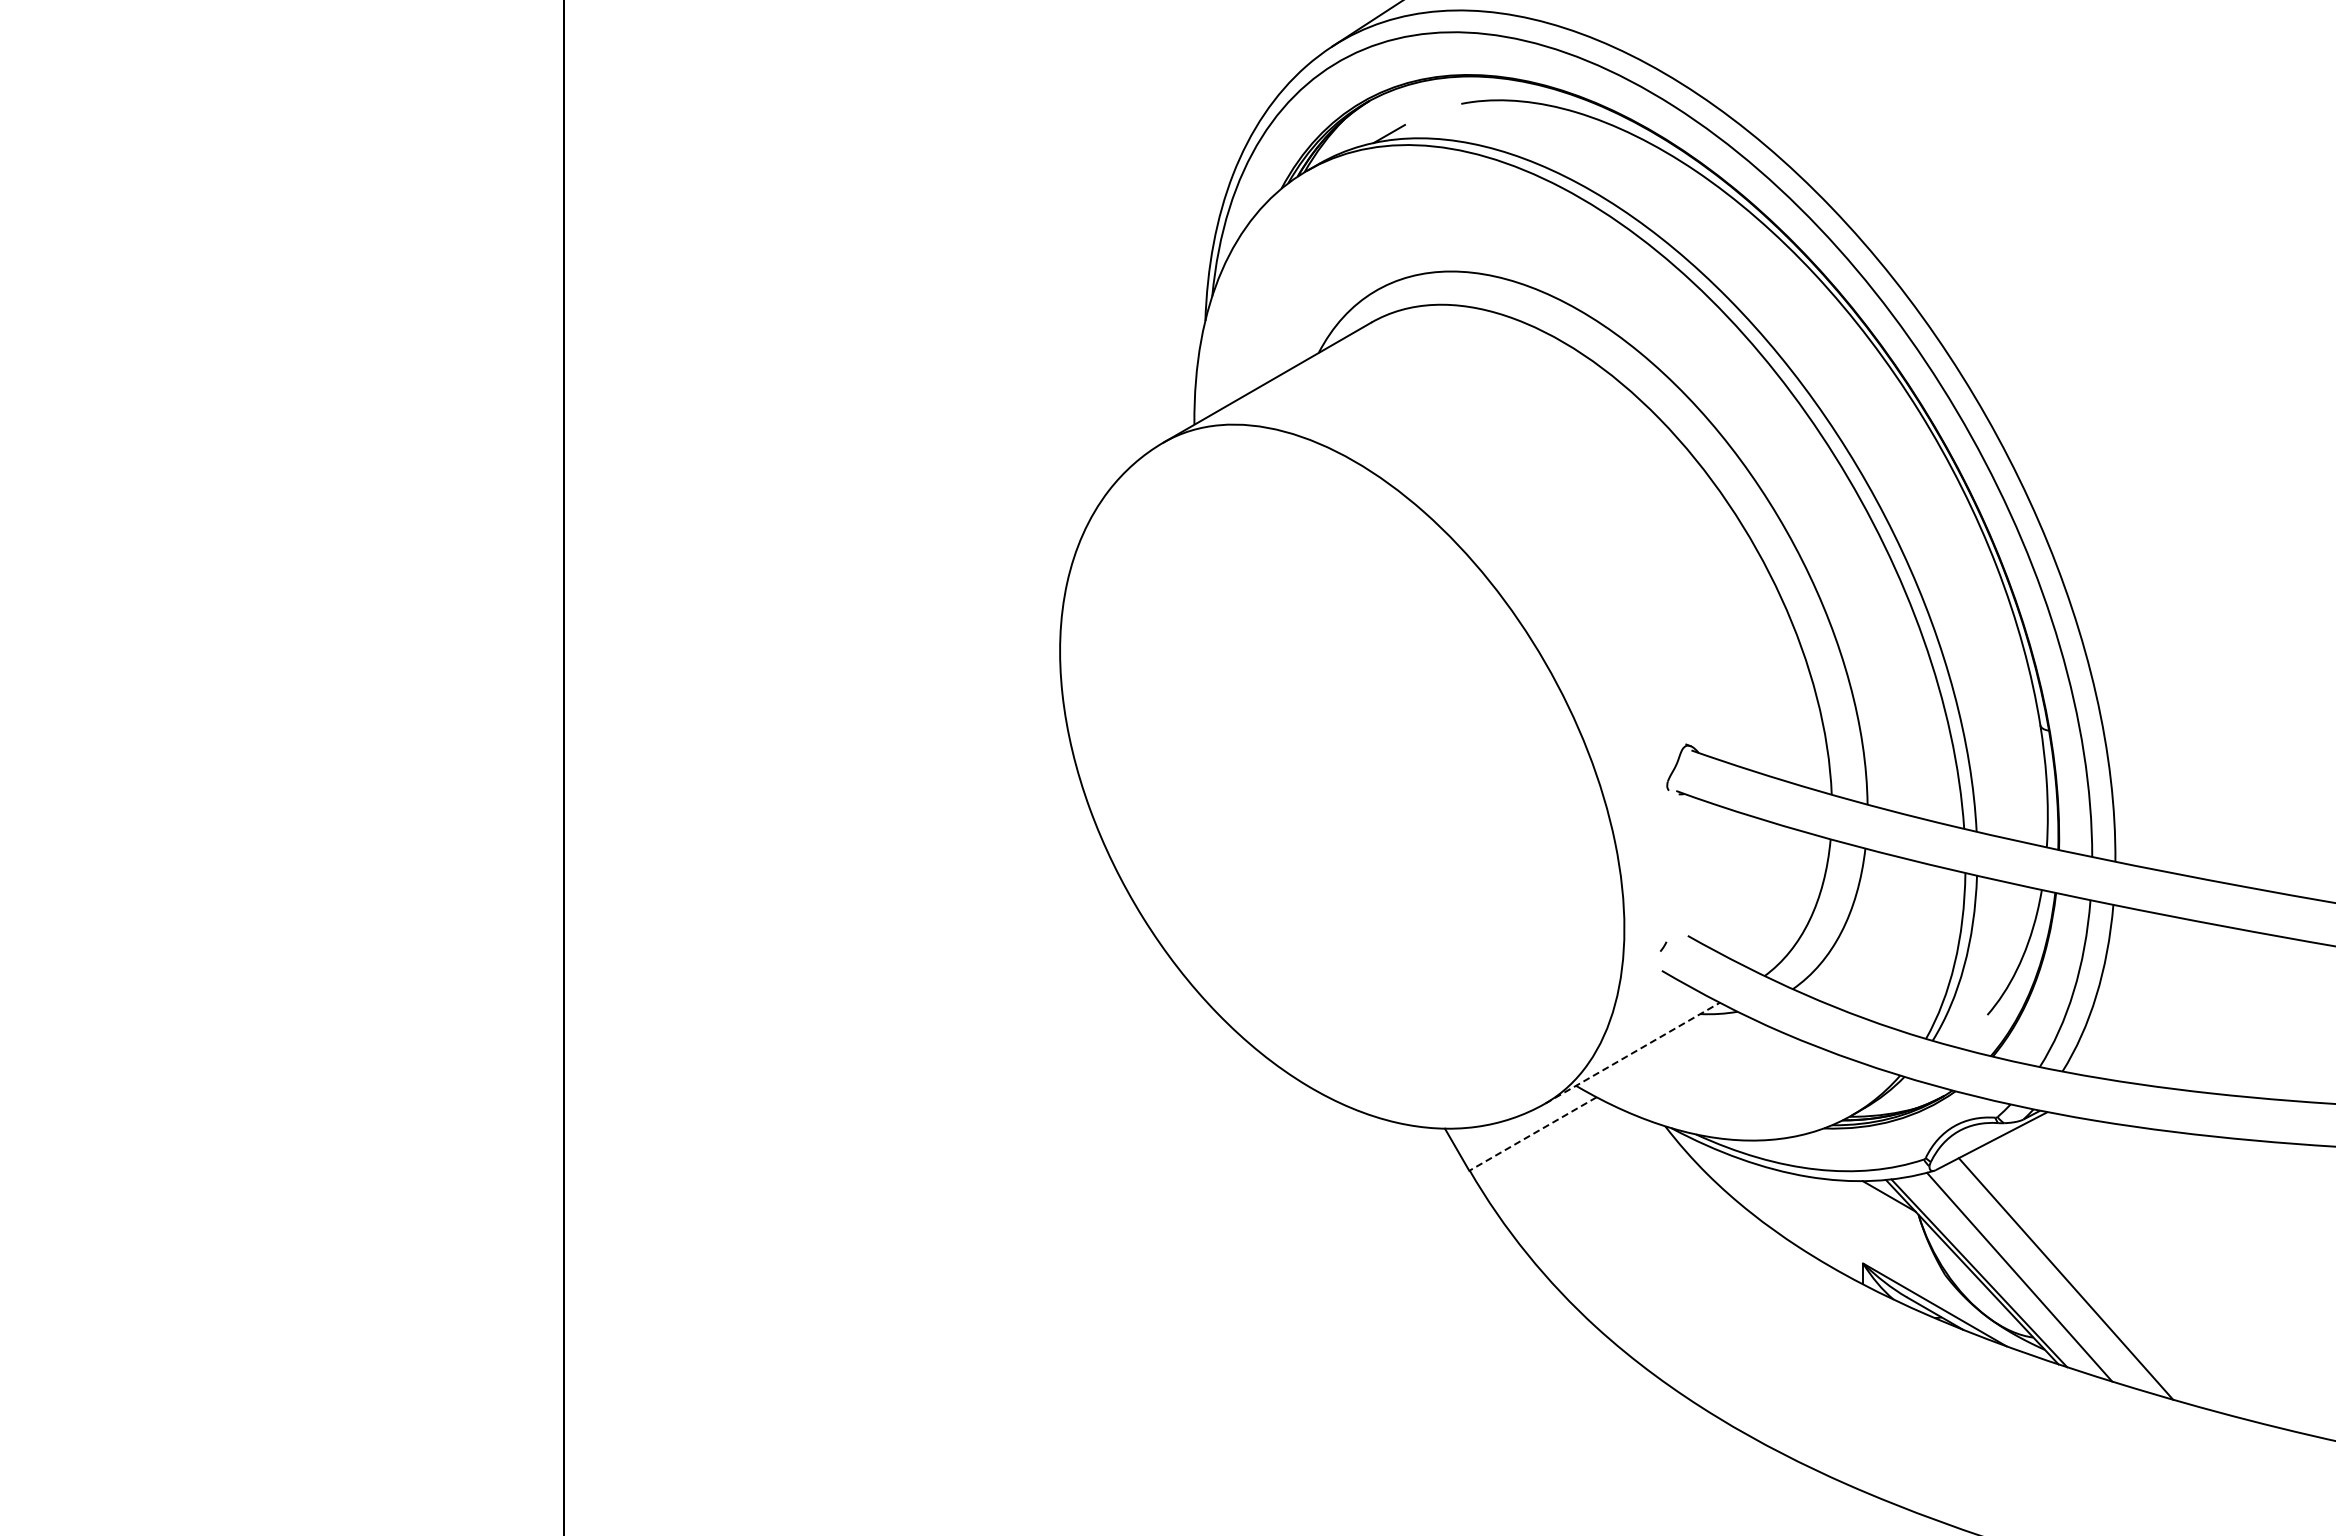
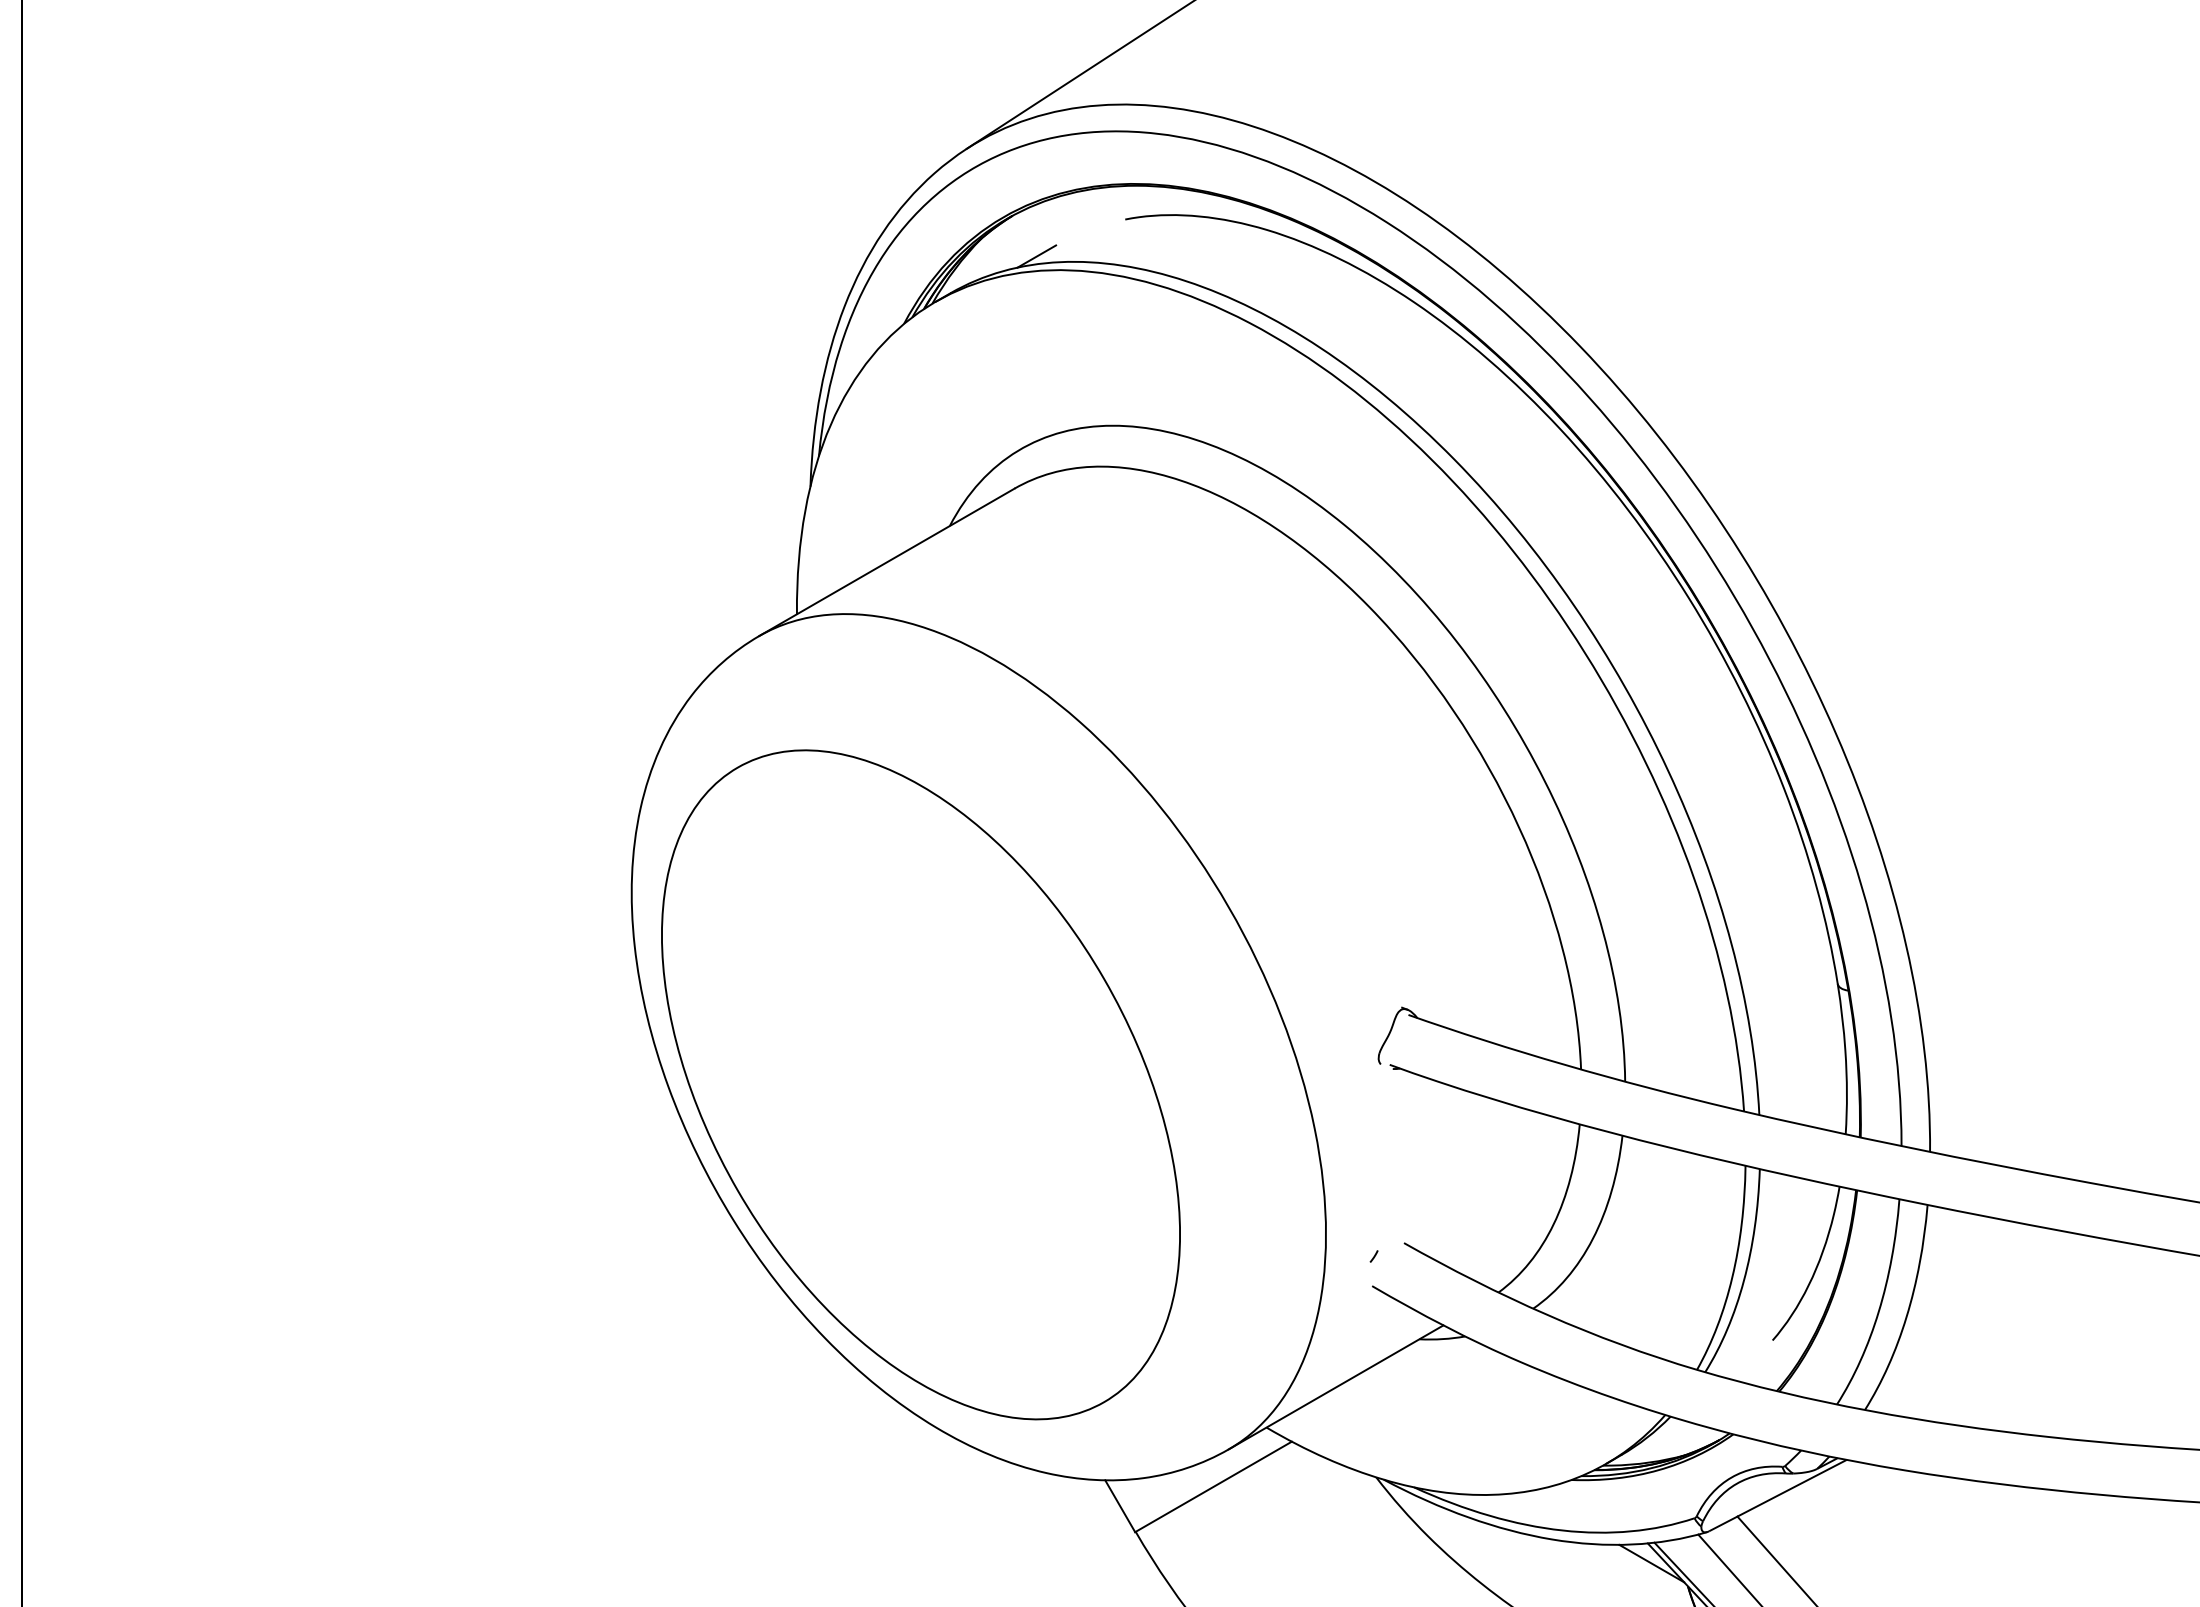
part: (1294, 807) -> (920, 1085), added
line: (1632, 1053) -> (1335, 1387), dashed -> solid
line: (1532, 1134) -> (1212, 1487), dashed -> solid

